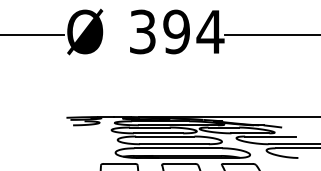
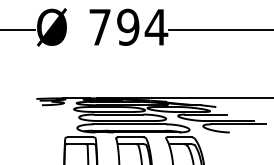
text: (142, 30) -> (99, 26), 394 -> 794

